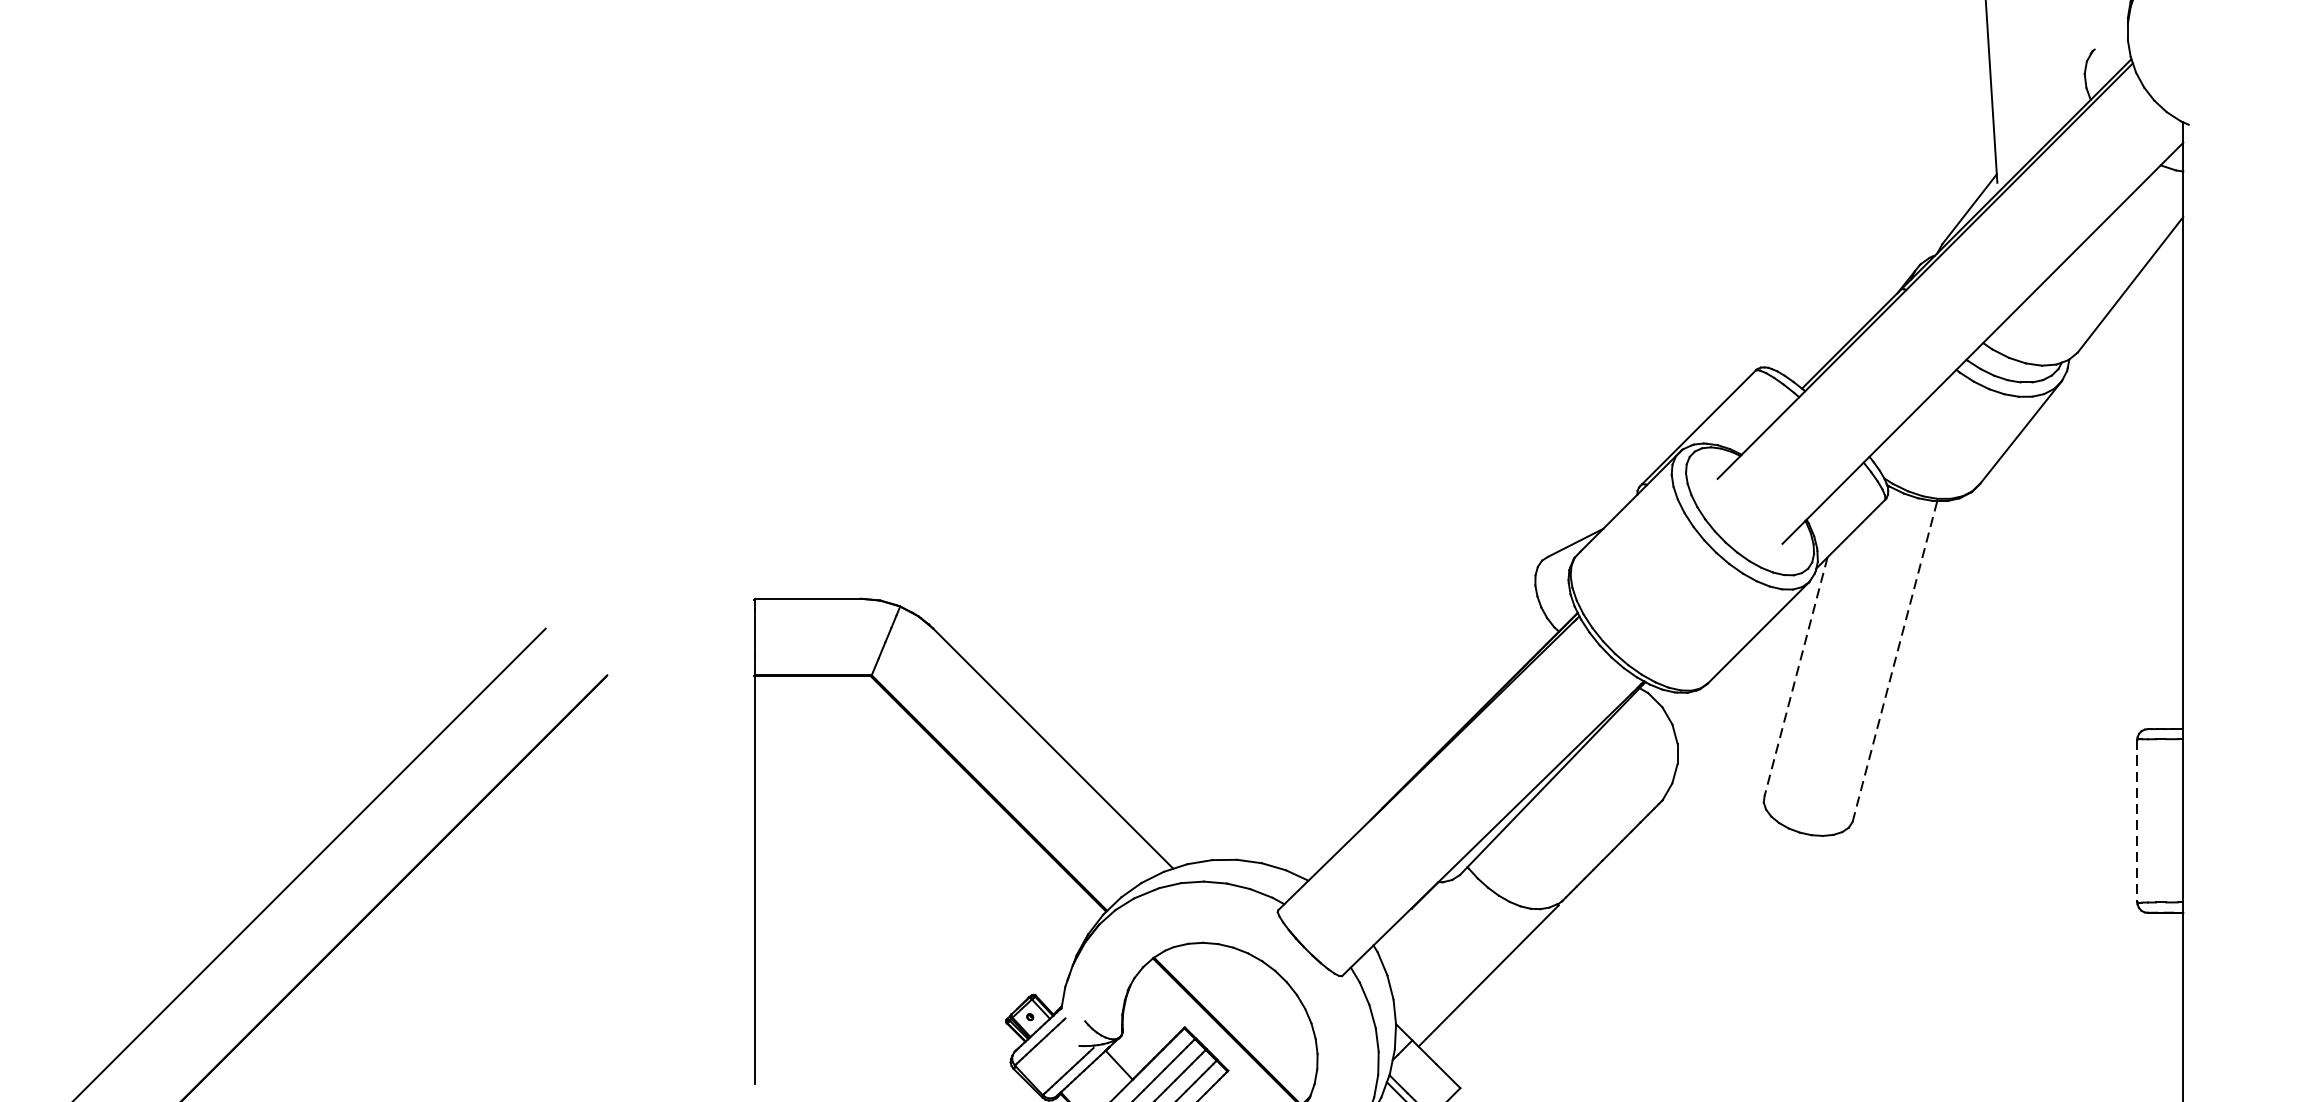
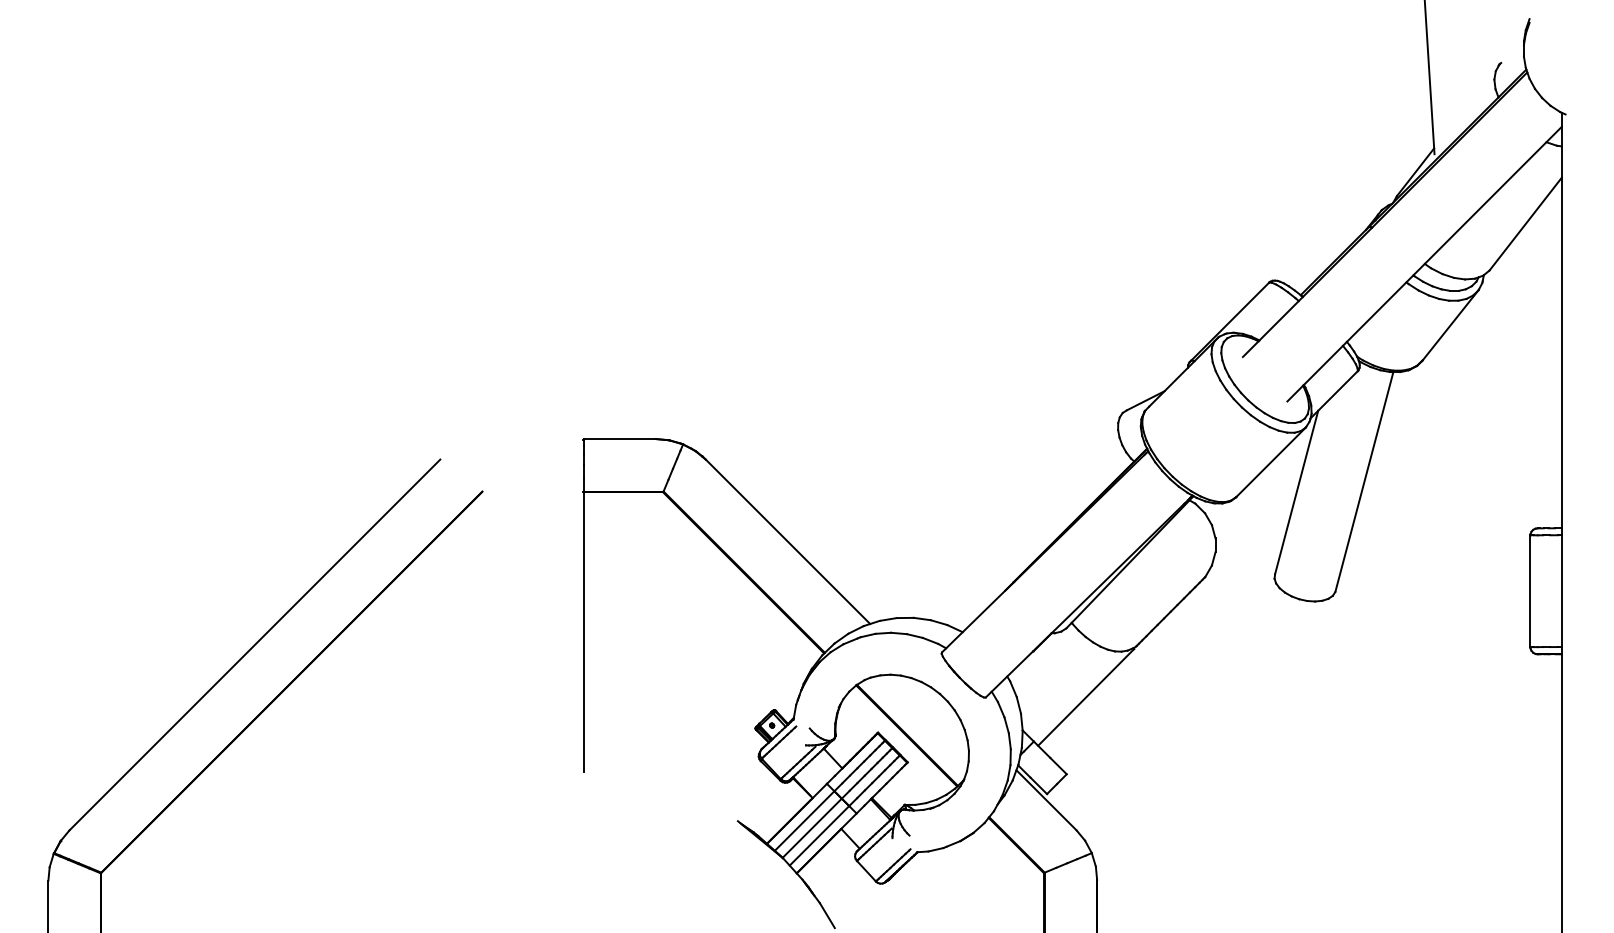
line: (1895, 662) -> (1364, 482), dashed -> solid
line: (1795, 676) -> (1296, 492), dashed -> solid
line: (2137, 821) -> (1530, 591), dashed -> solid

